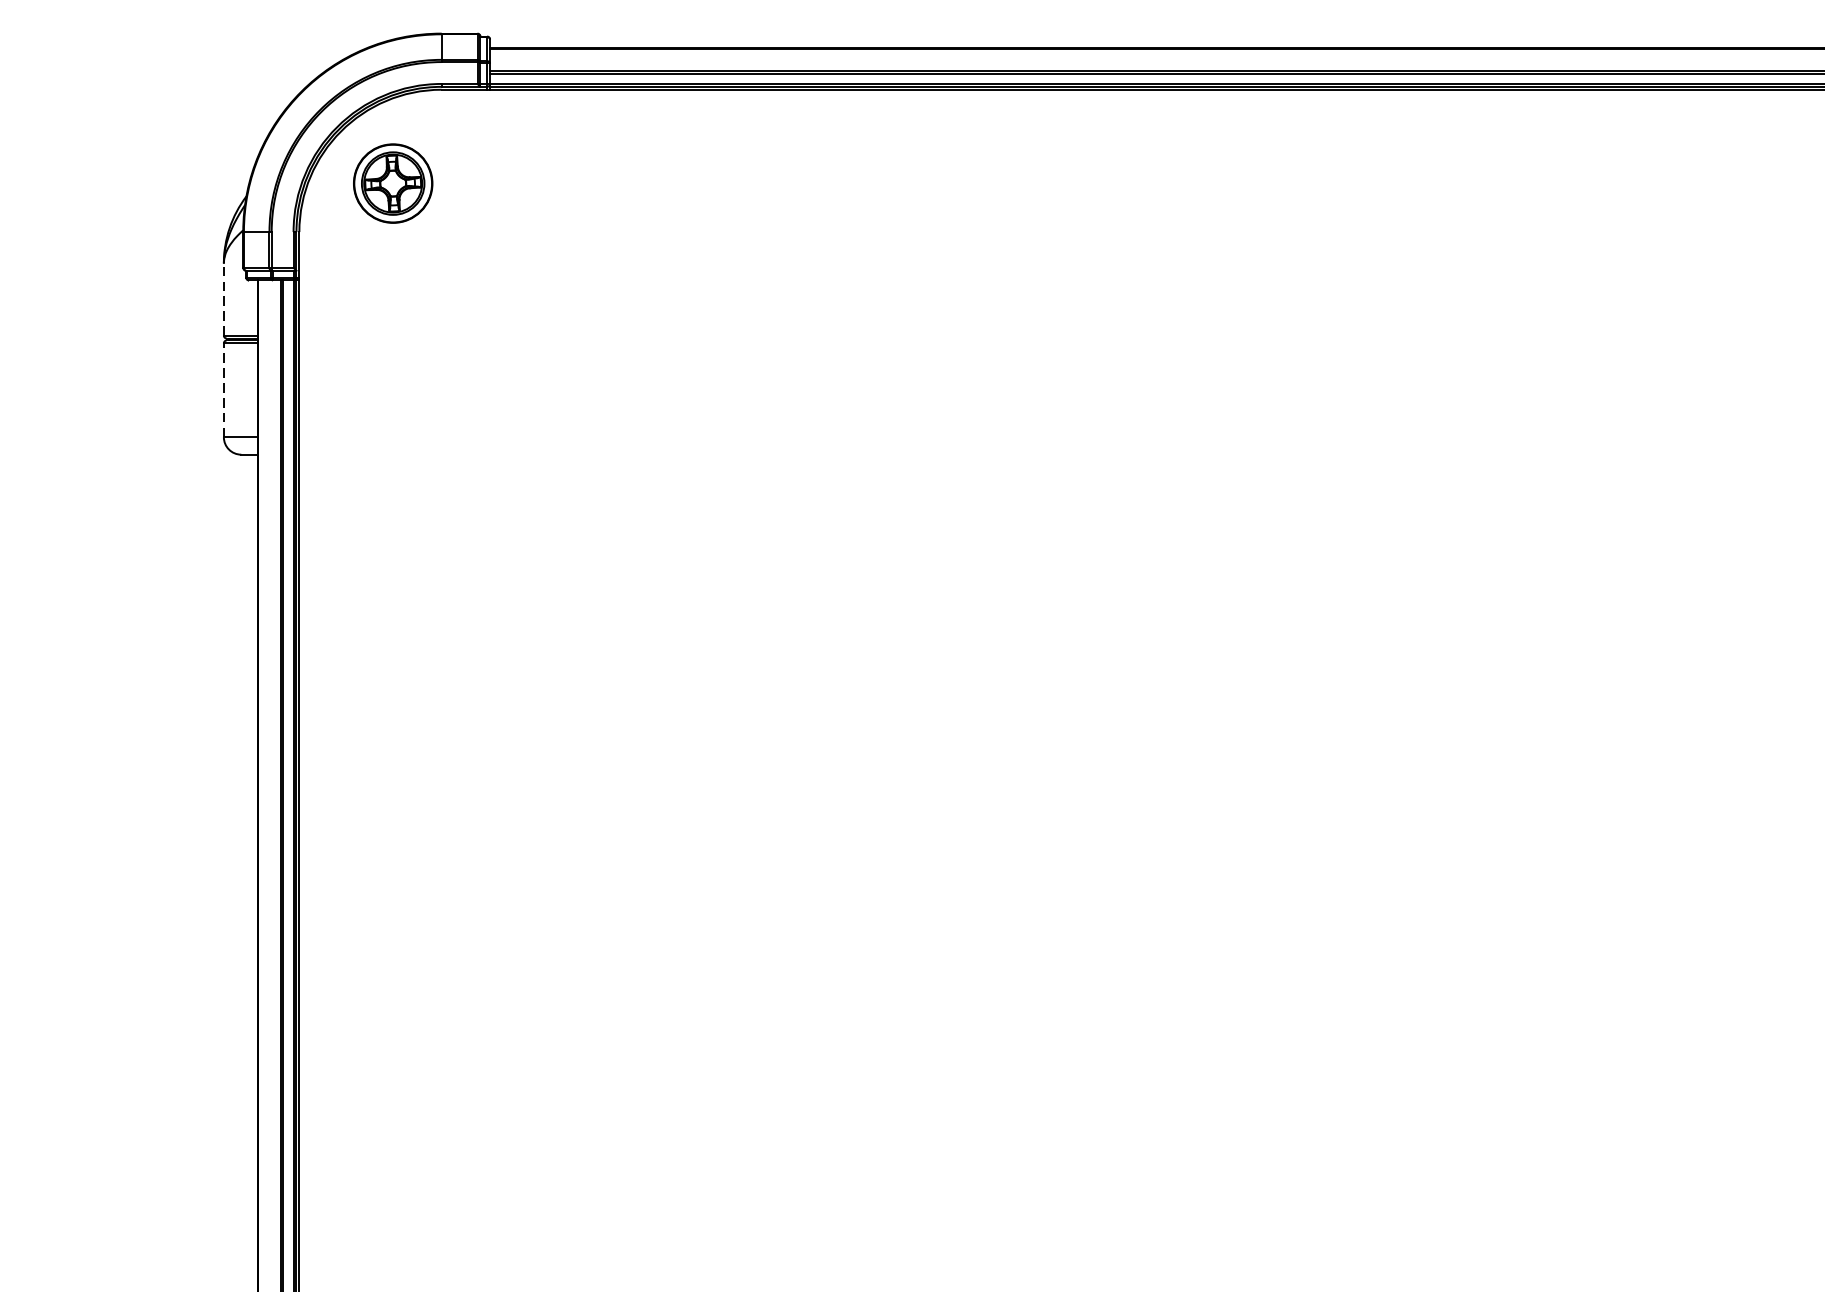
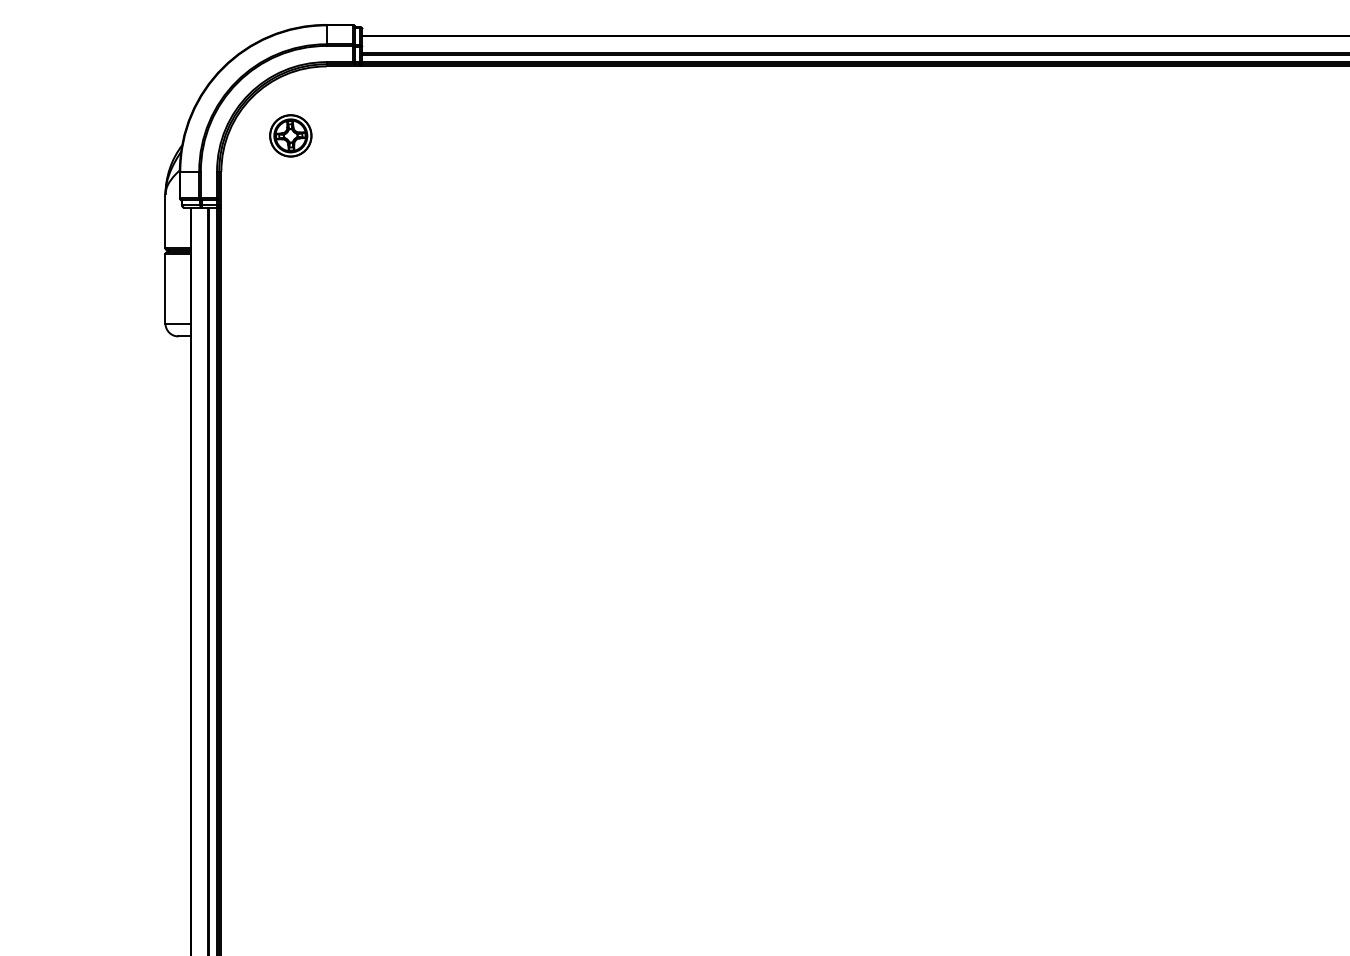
part: (392, 183) -> (290, 135), size x0.71
line: (223, 299) -> (165, 221), dashed -> solid
line: (223, 389) -> (165, 288), dashed -> solid

